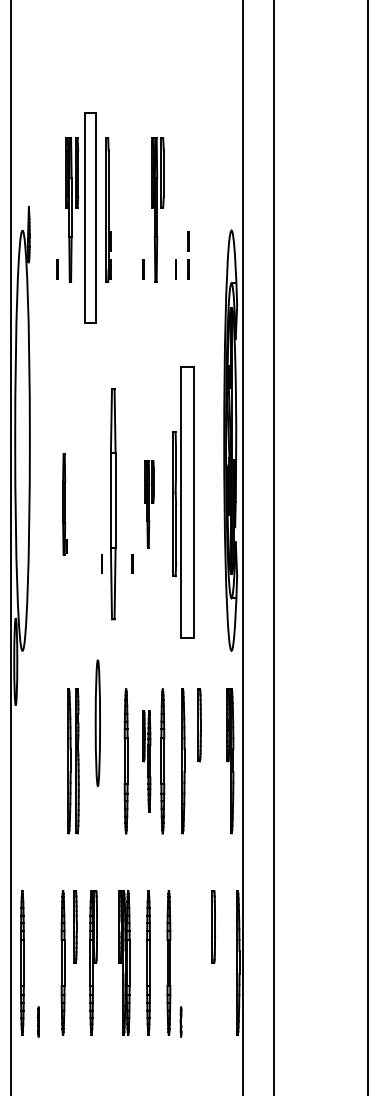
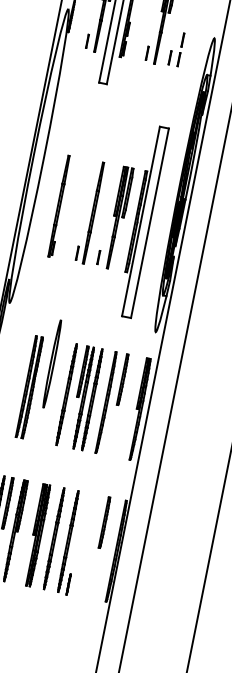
part: (64, 504) -> (59, 206), size x1.43
part: (112, 504) -> (92, 213), size x0.62
part: (149, 504) -> (118, 218), size x1.67
part: (146, 761) -> (80, 397), size x1.43

